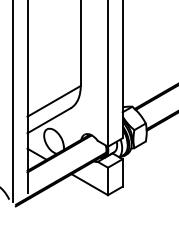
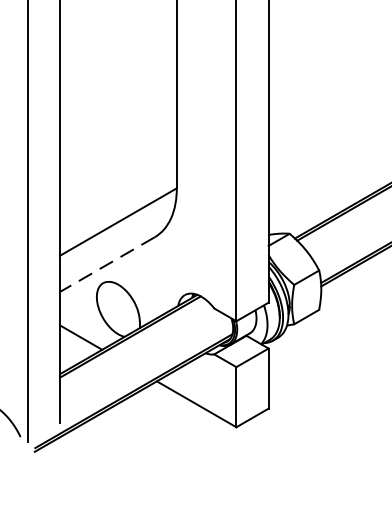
line: (49, 120) -> (108, 263), solid -> dashed

